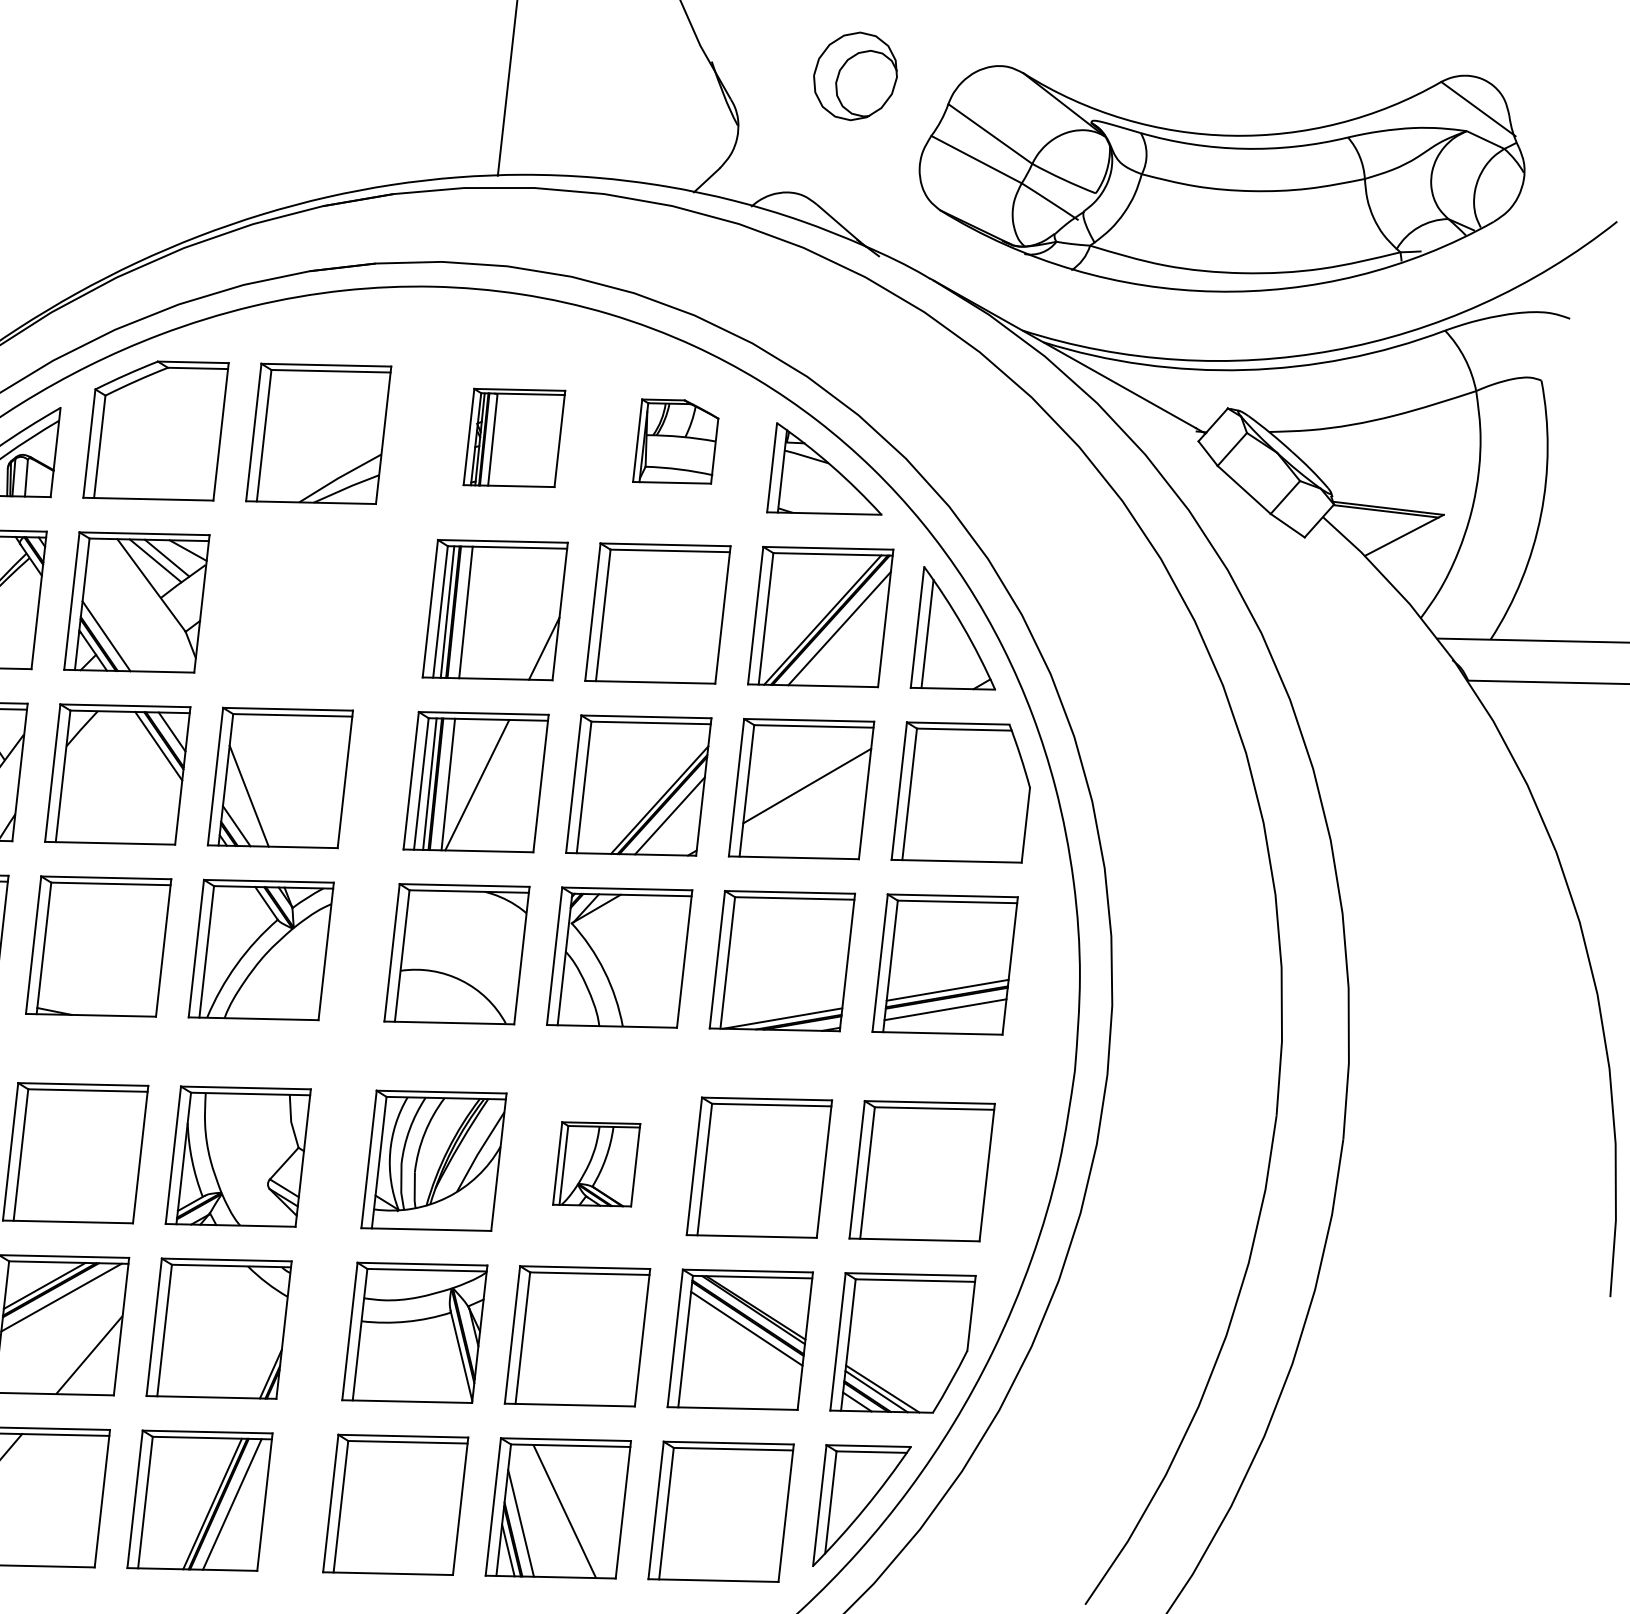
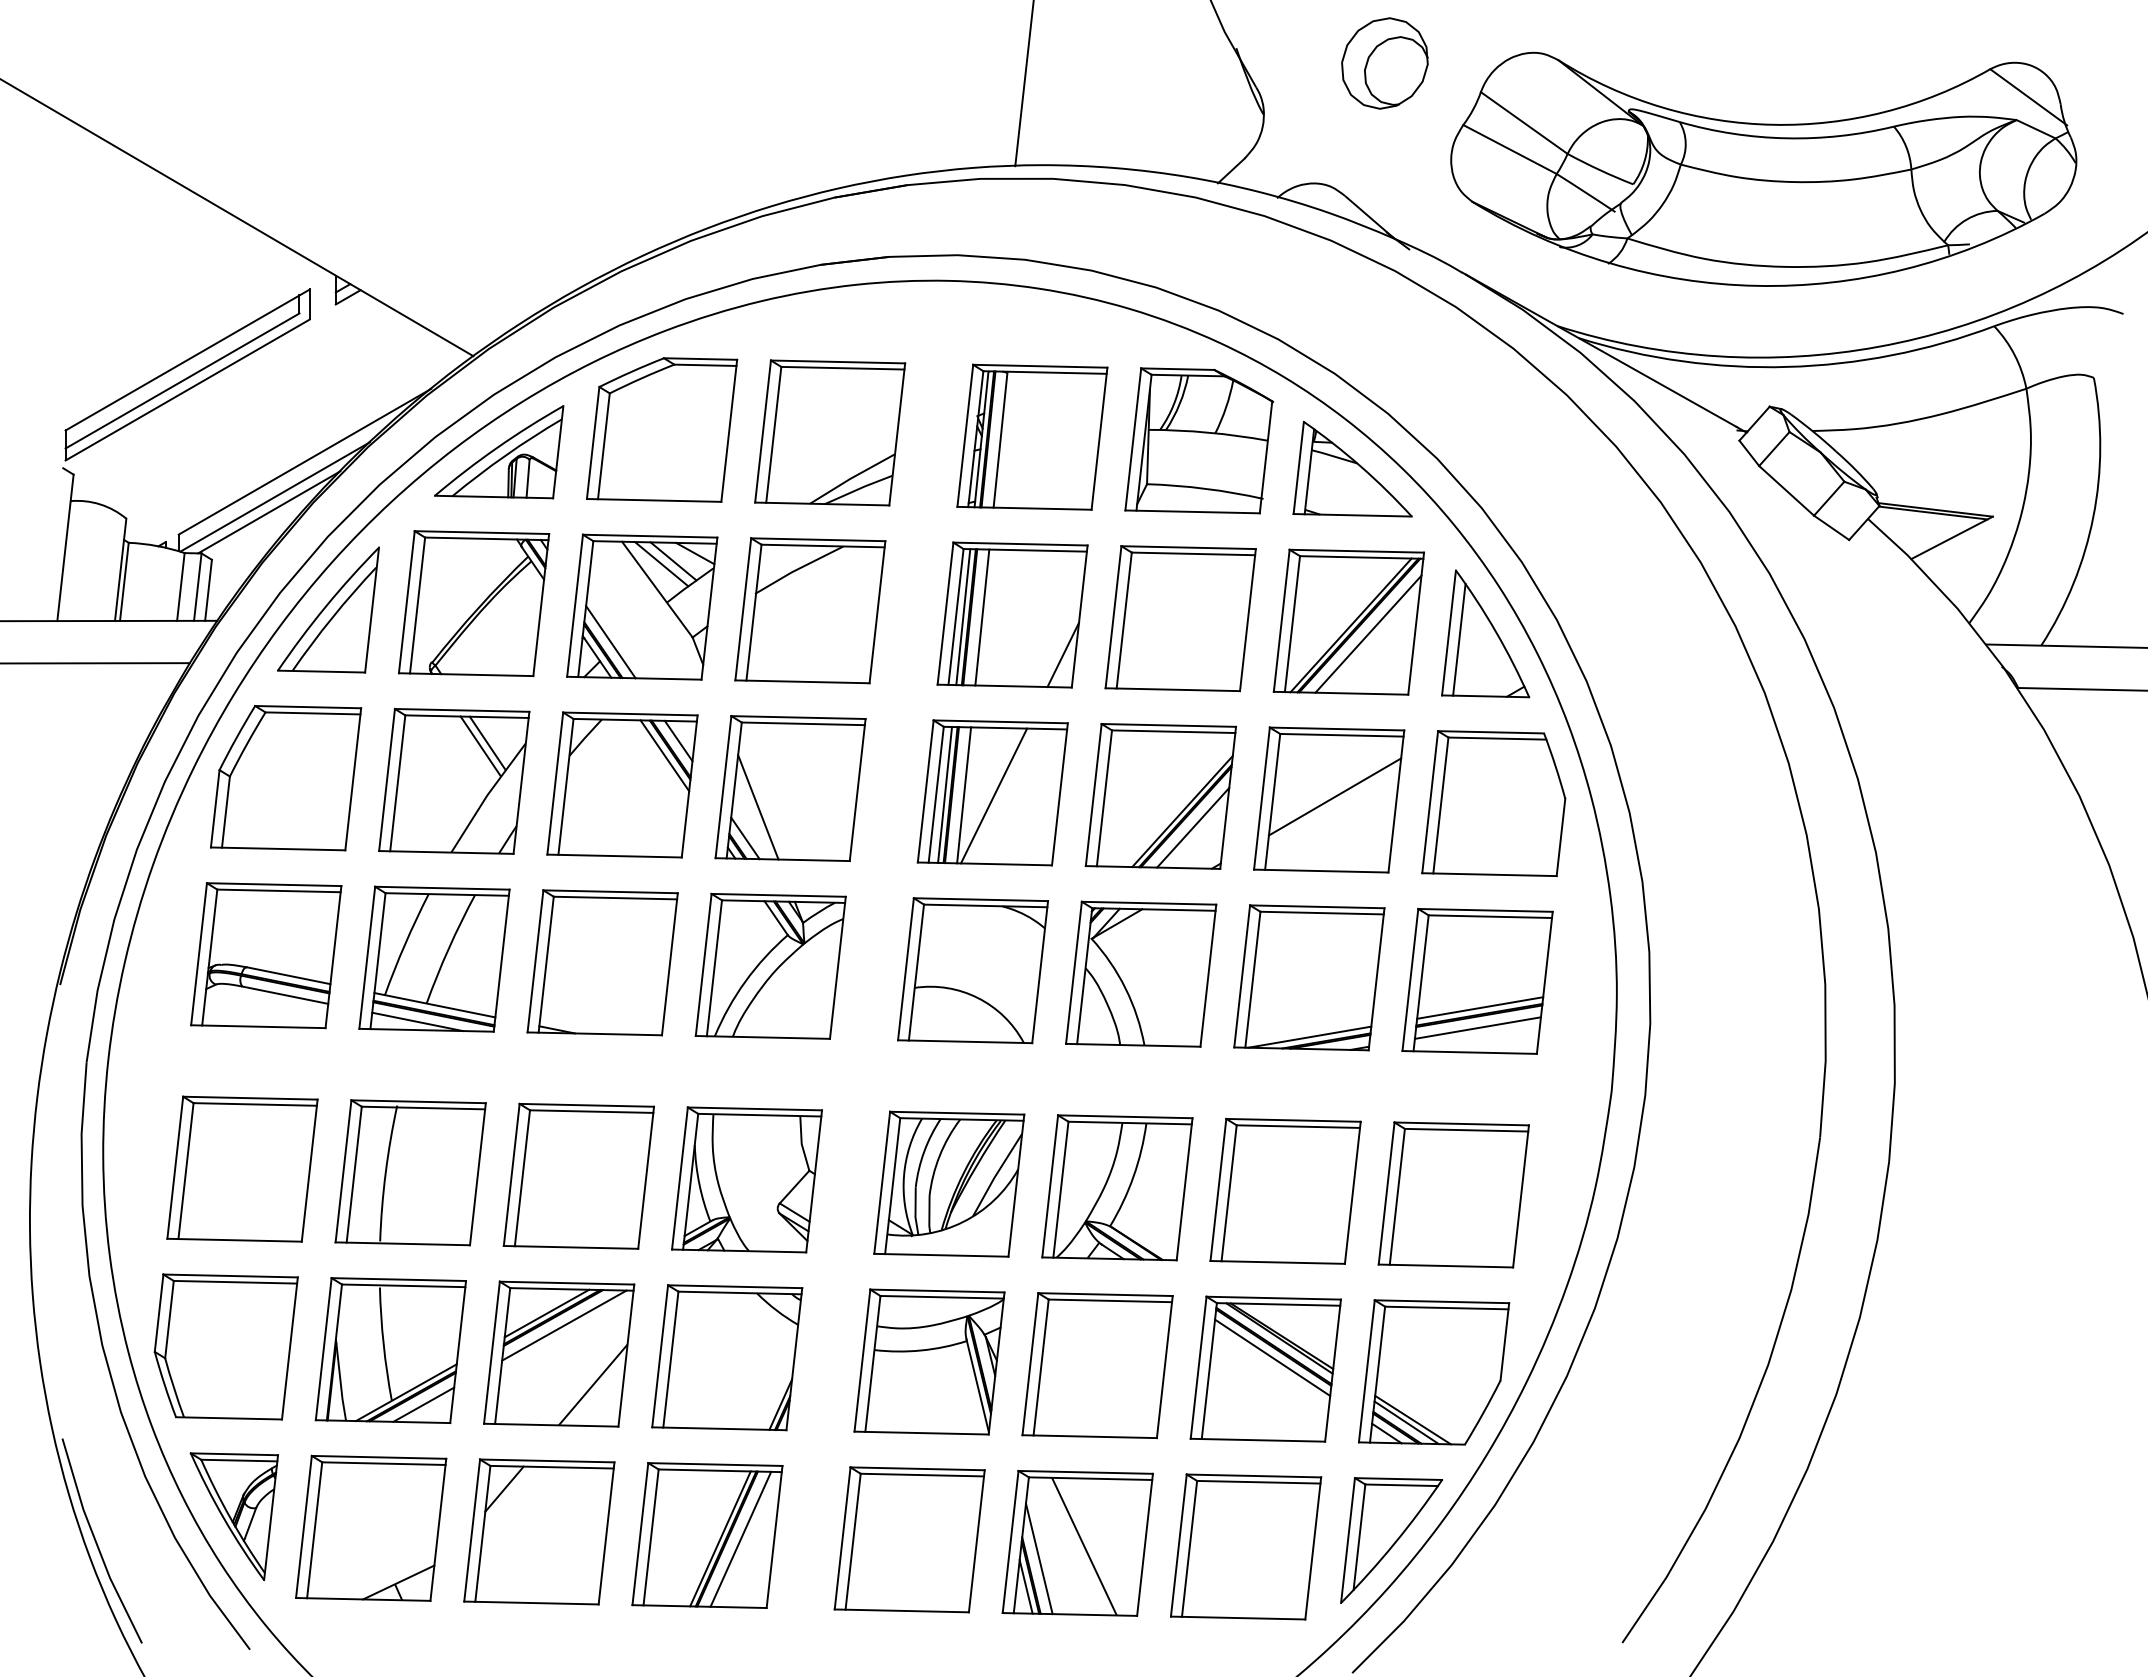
part: (514, 437) -> (1032, 436), size x1.43
part: (676, 441) -> (1199, 440), size x1.67
part: (299, 605) -> (810, 610), added
part: (596, 1163) -> (1117, 1187), size x1.67

